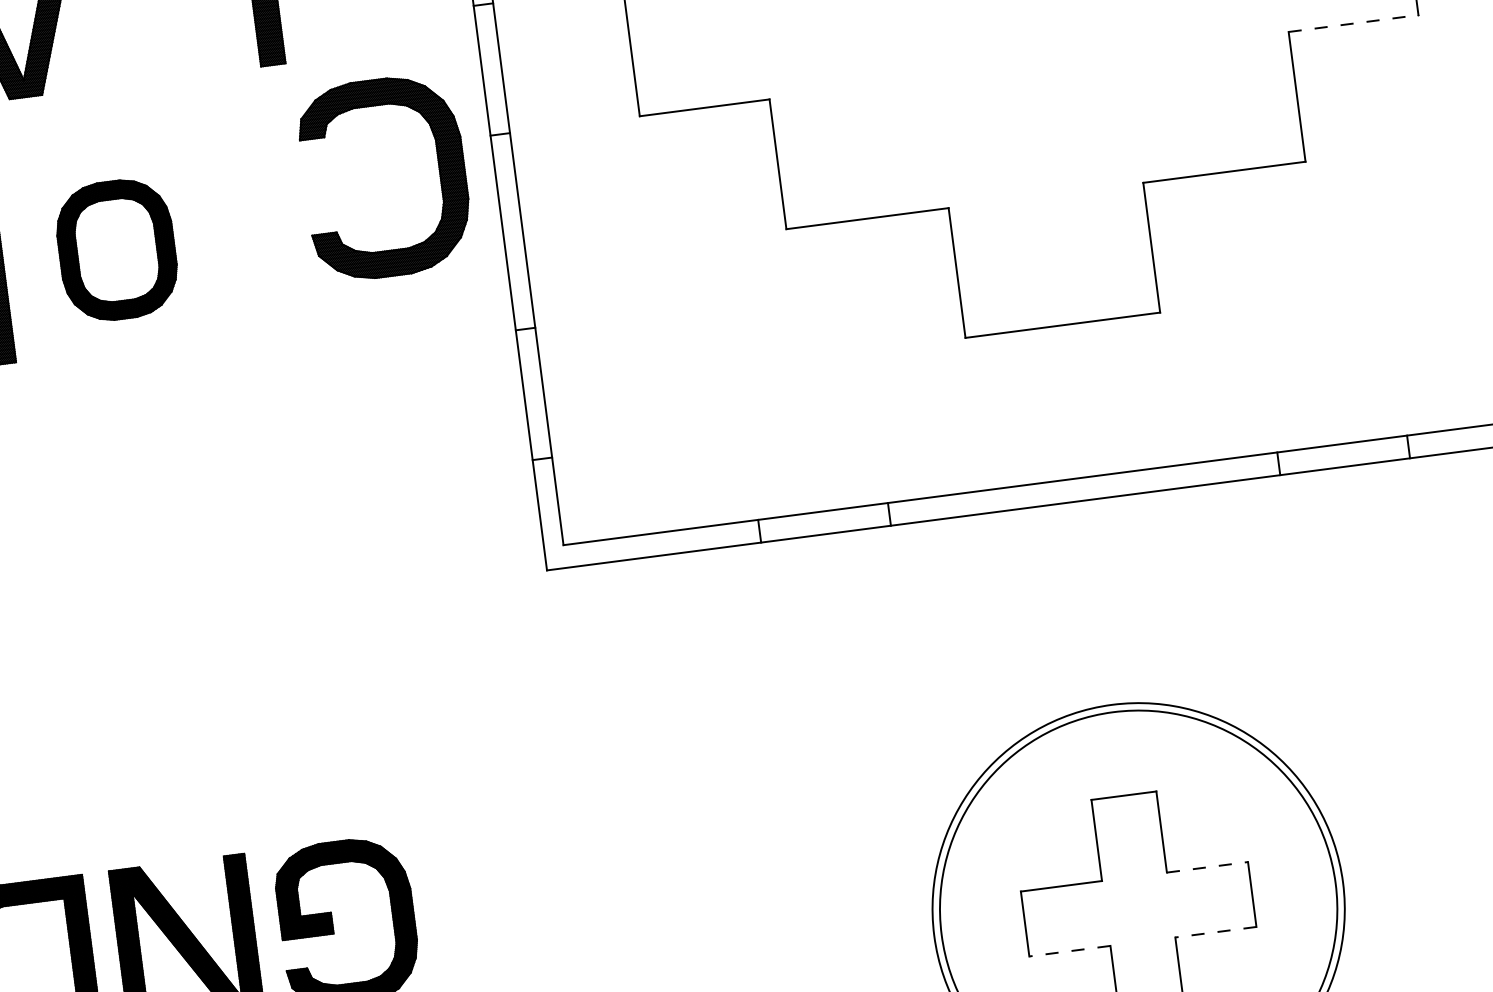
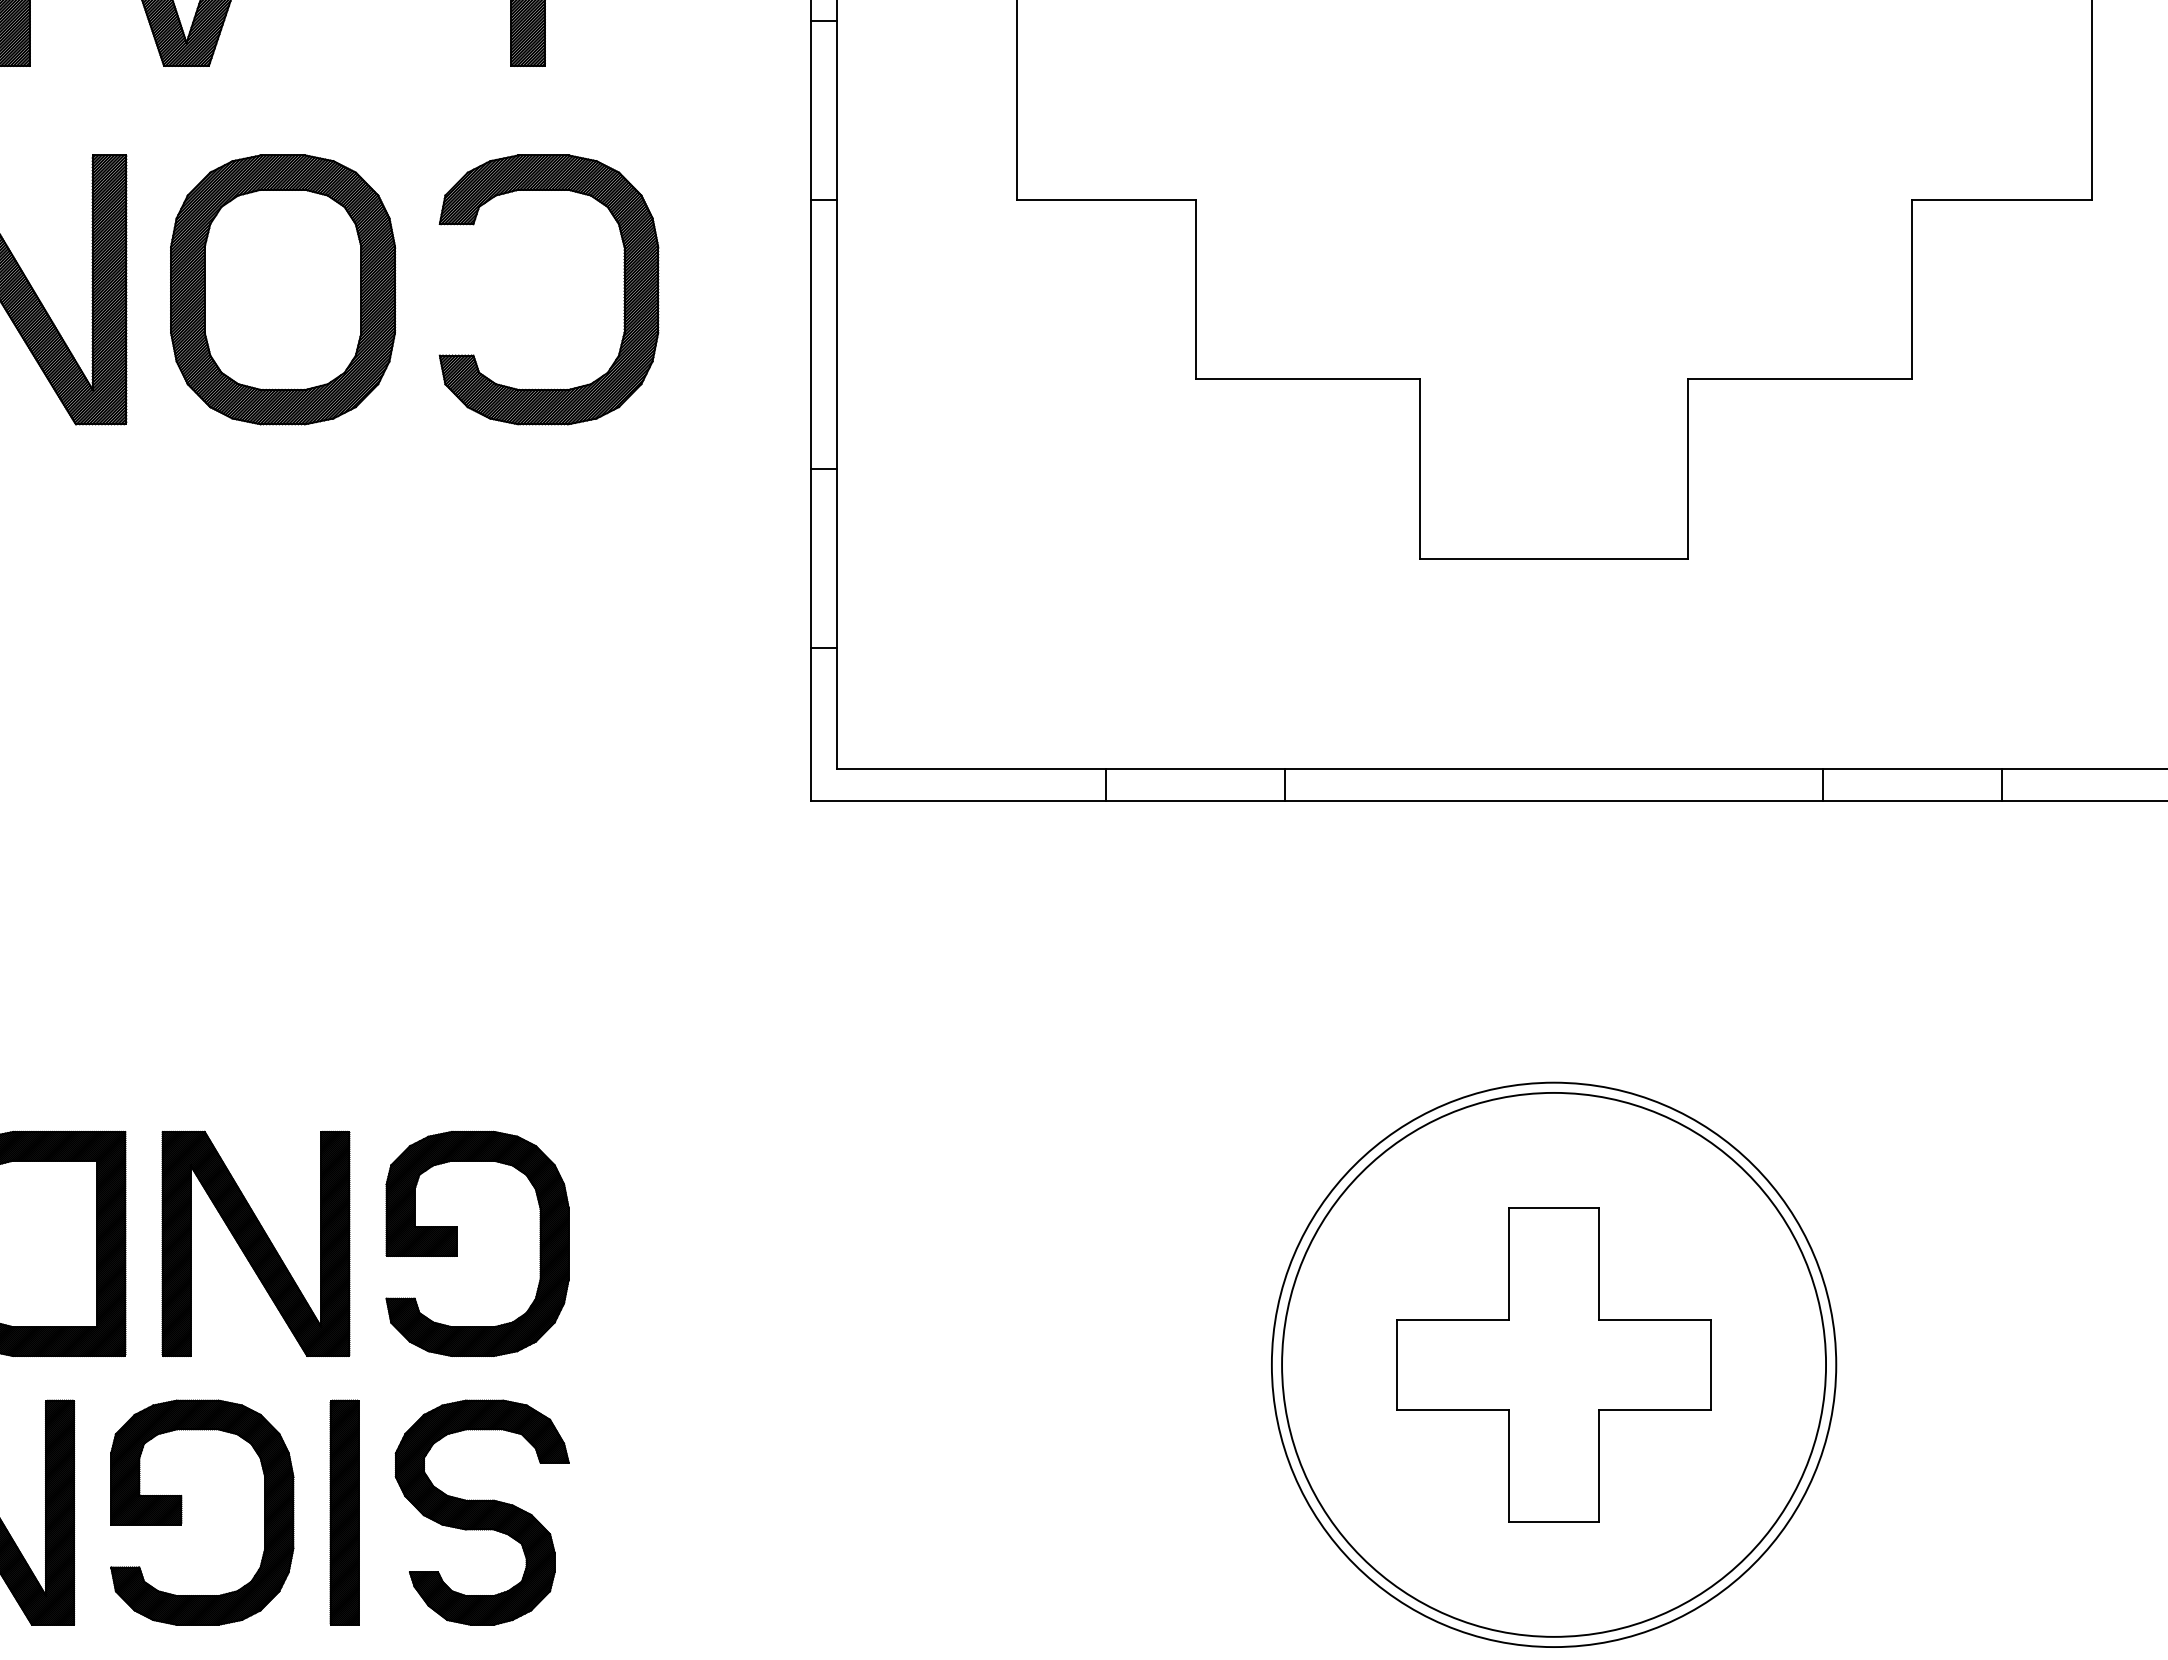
line: (1353, 23) -> (2001, 200), dashed -> solid
part: (439, 169) -> (623, 288), moved
part: (117, 249) -> (283, 289), size x1.43
line: (1207, 867) -> (1654, 1320), dashed -> solid
line: (1215, 932) -> (1654, 1409), dashed -> solid
line: (1070, 951) -> (1453, 1409), dashed -> solid

